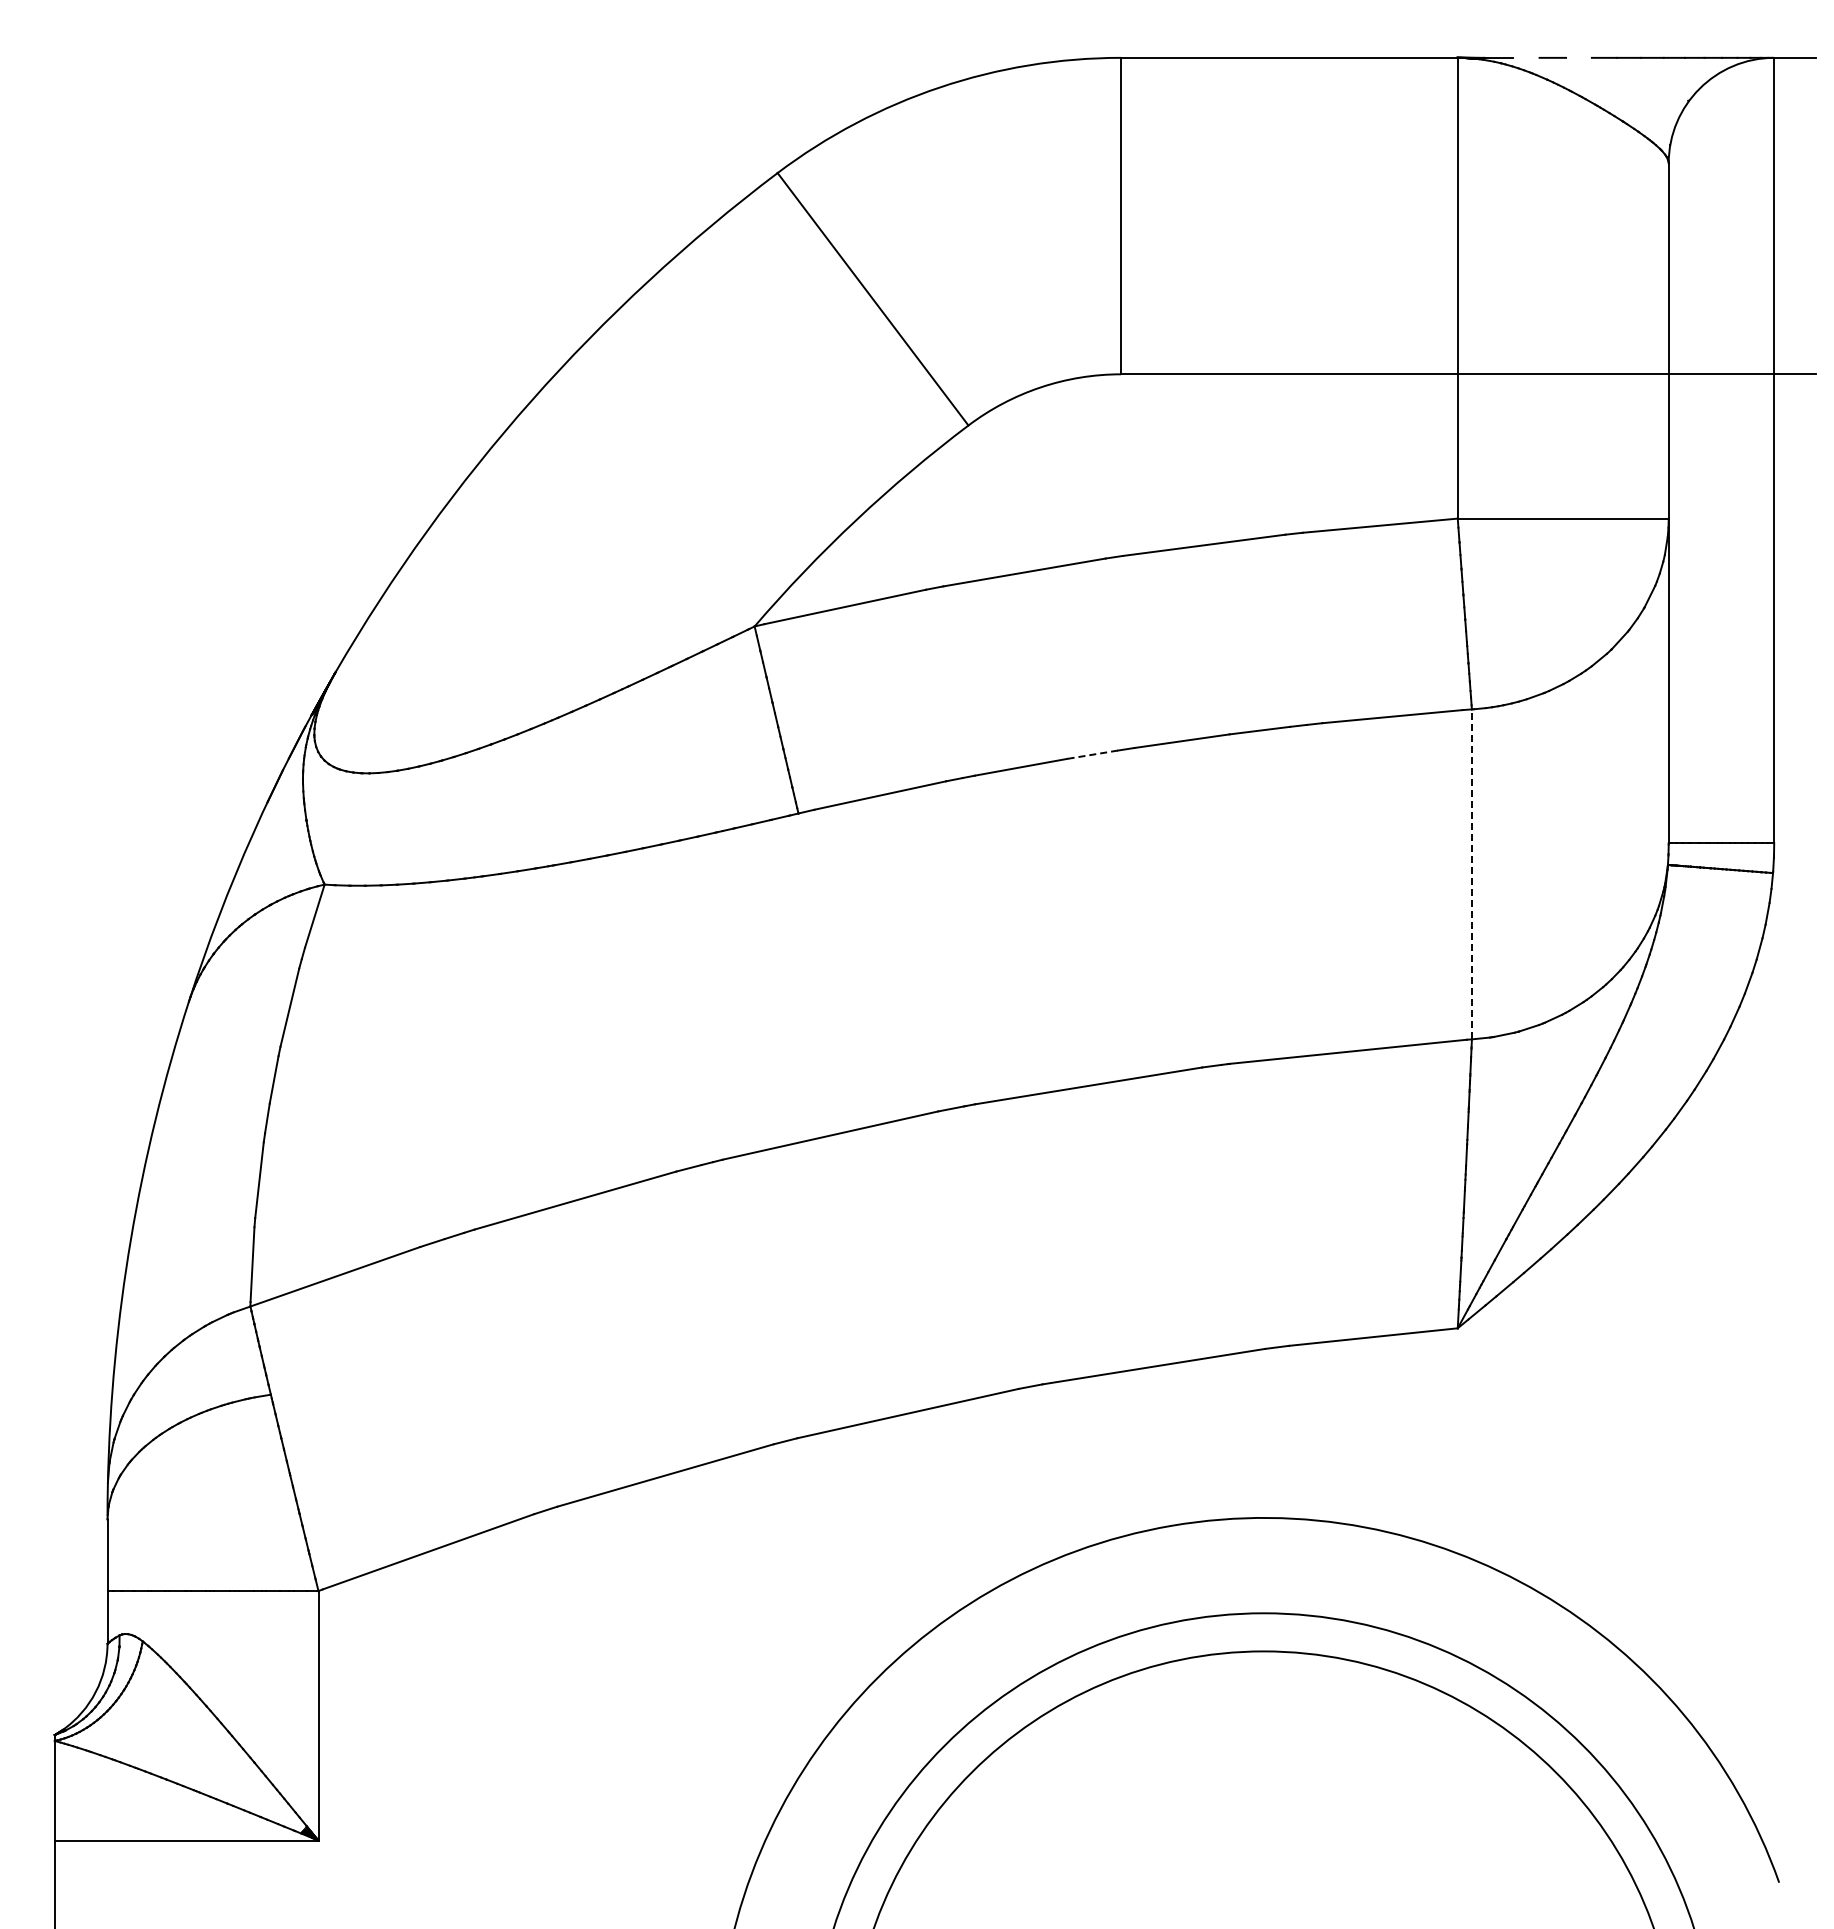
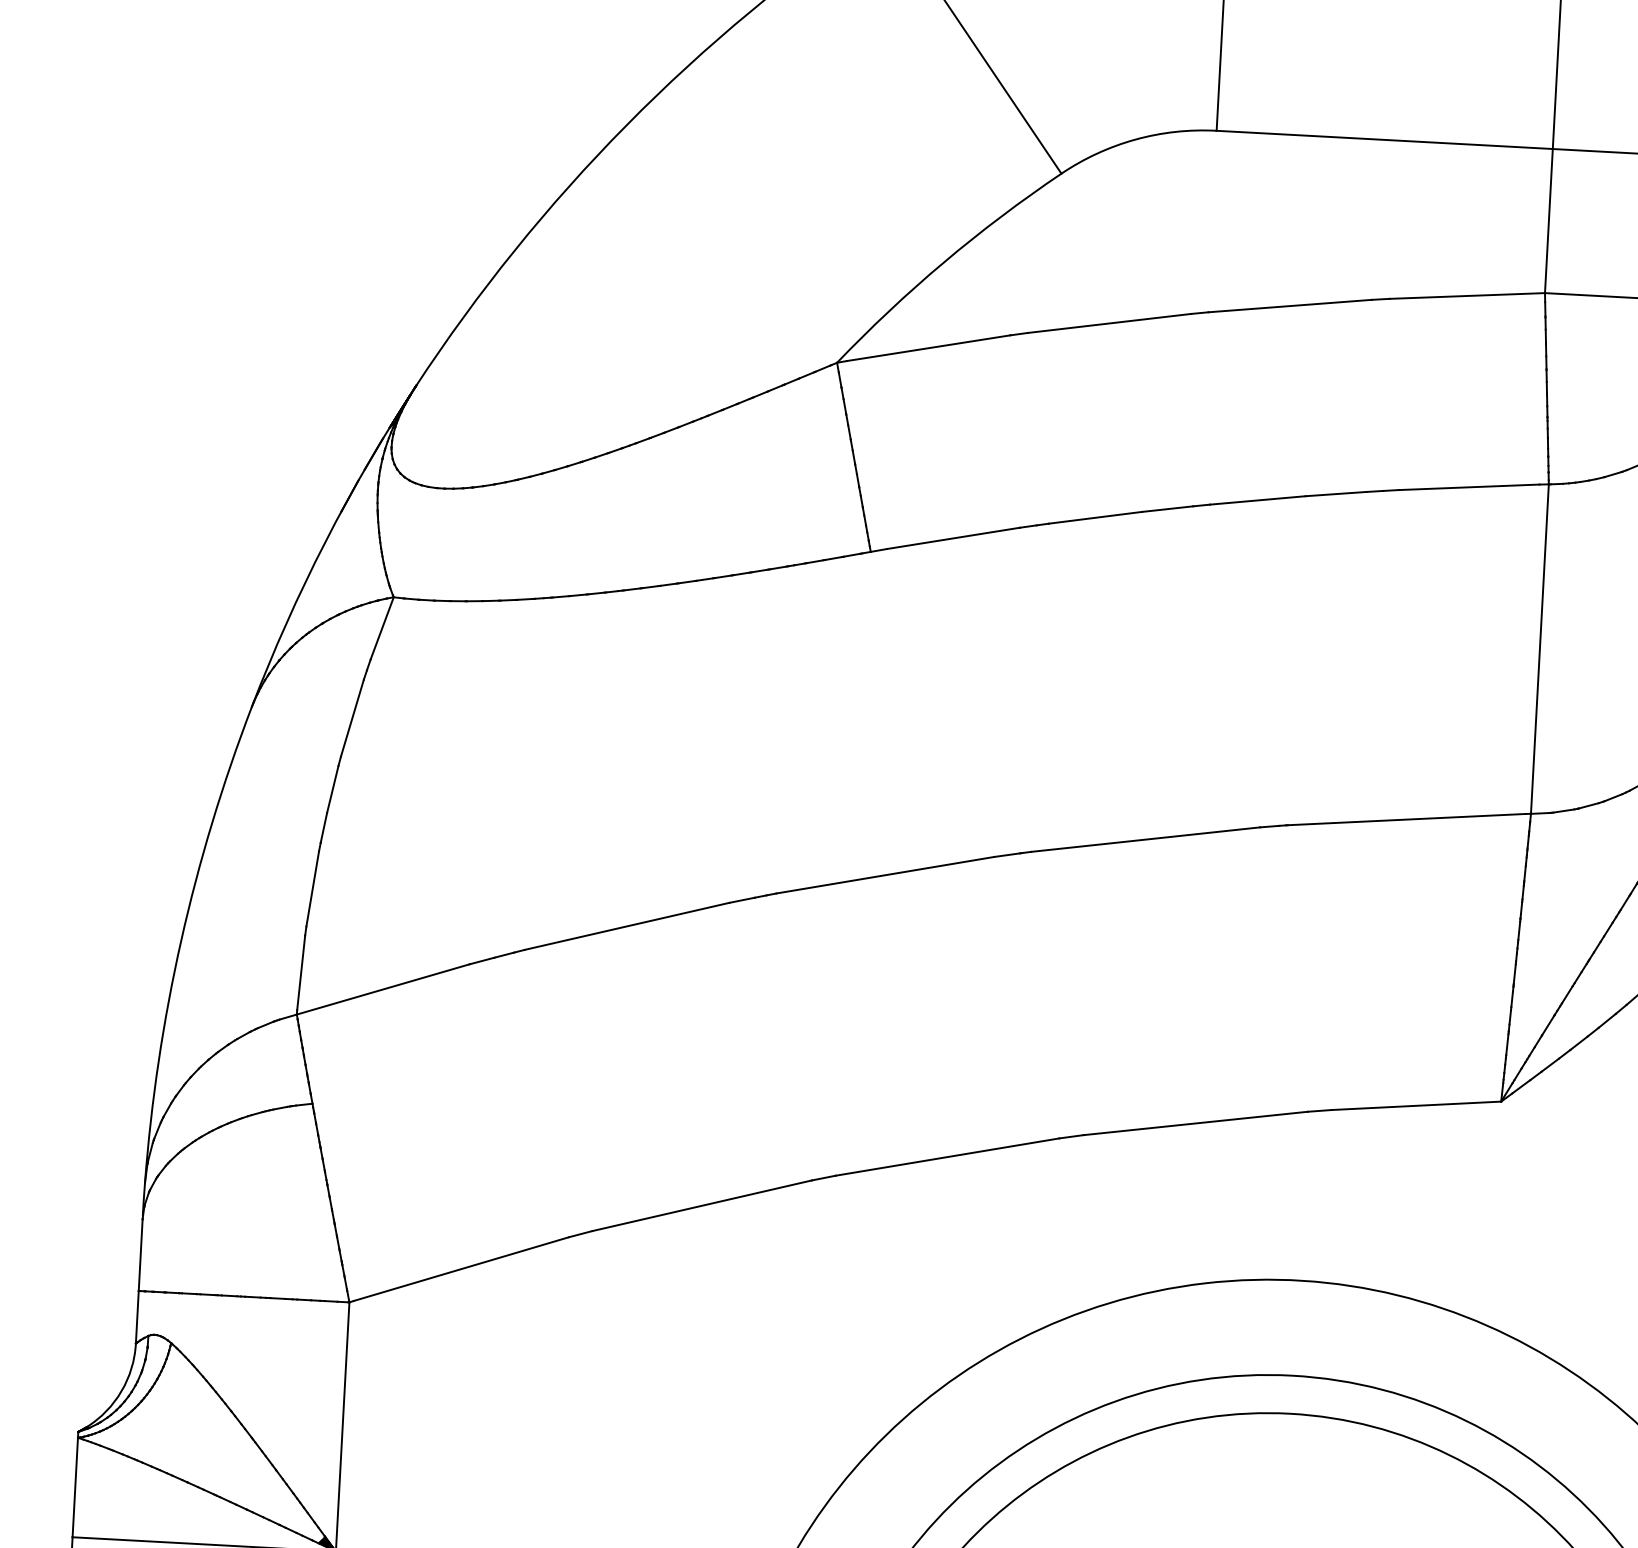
line: (1092, 754) -> (1167, 508), dashed -> solid
line: (1471, 874) -> (1539, 649), dashed -> solid

